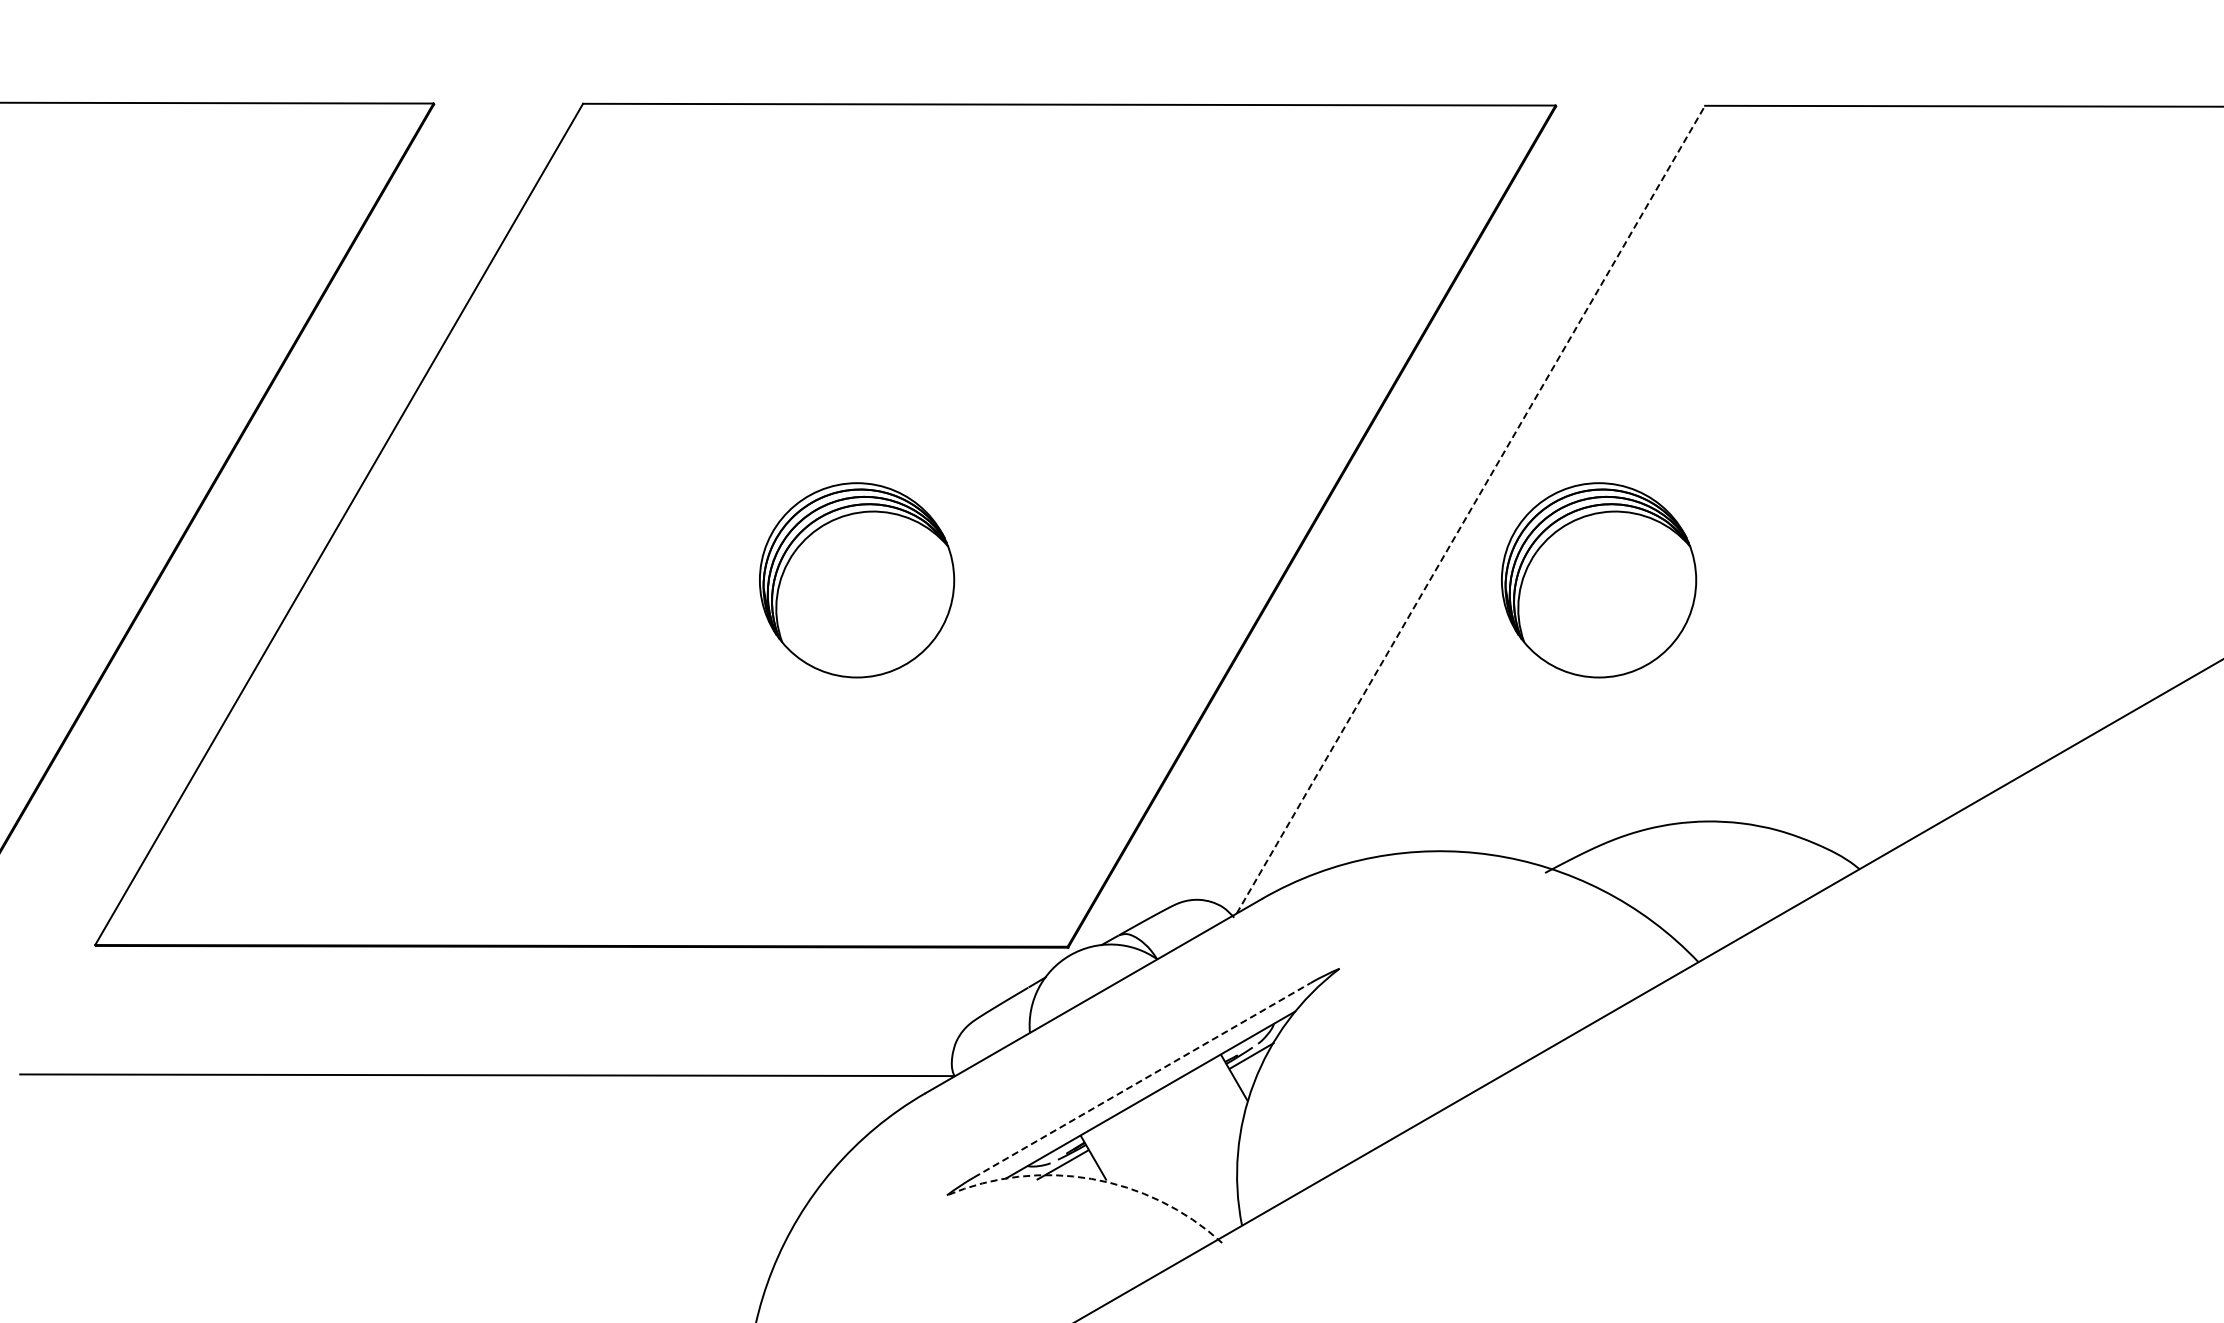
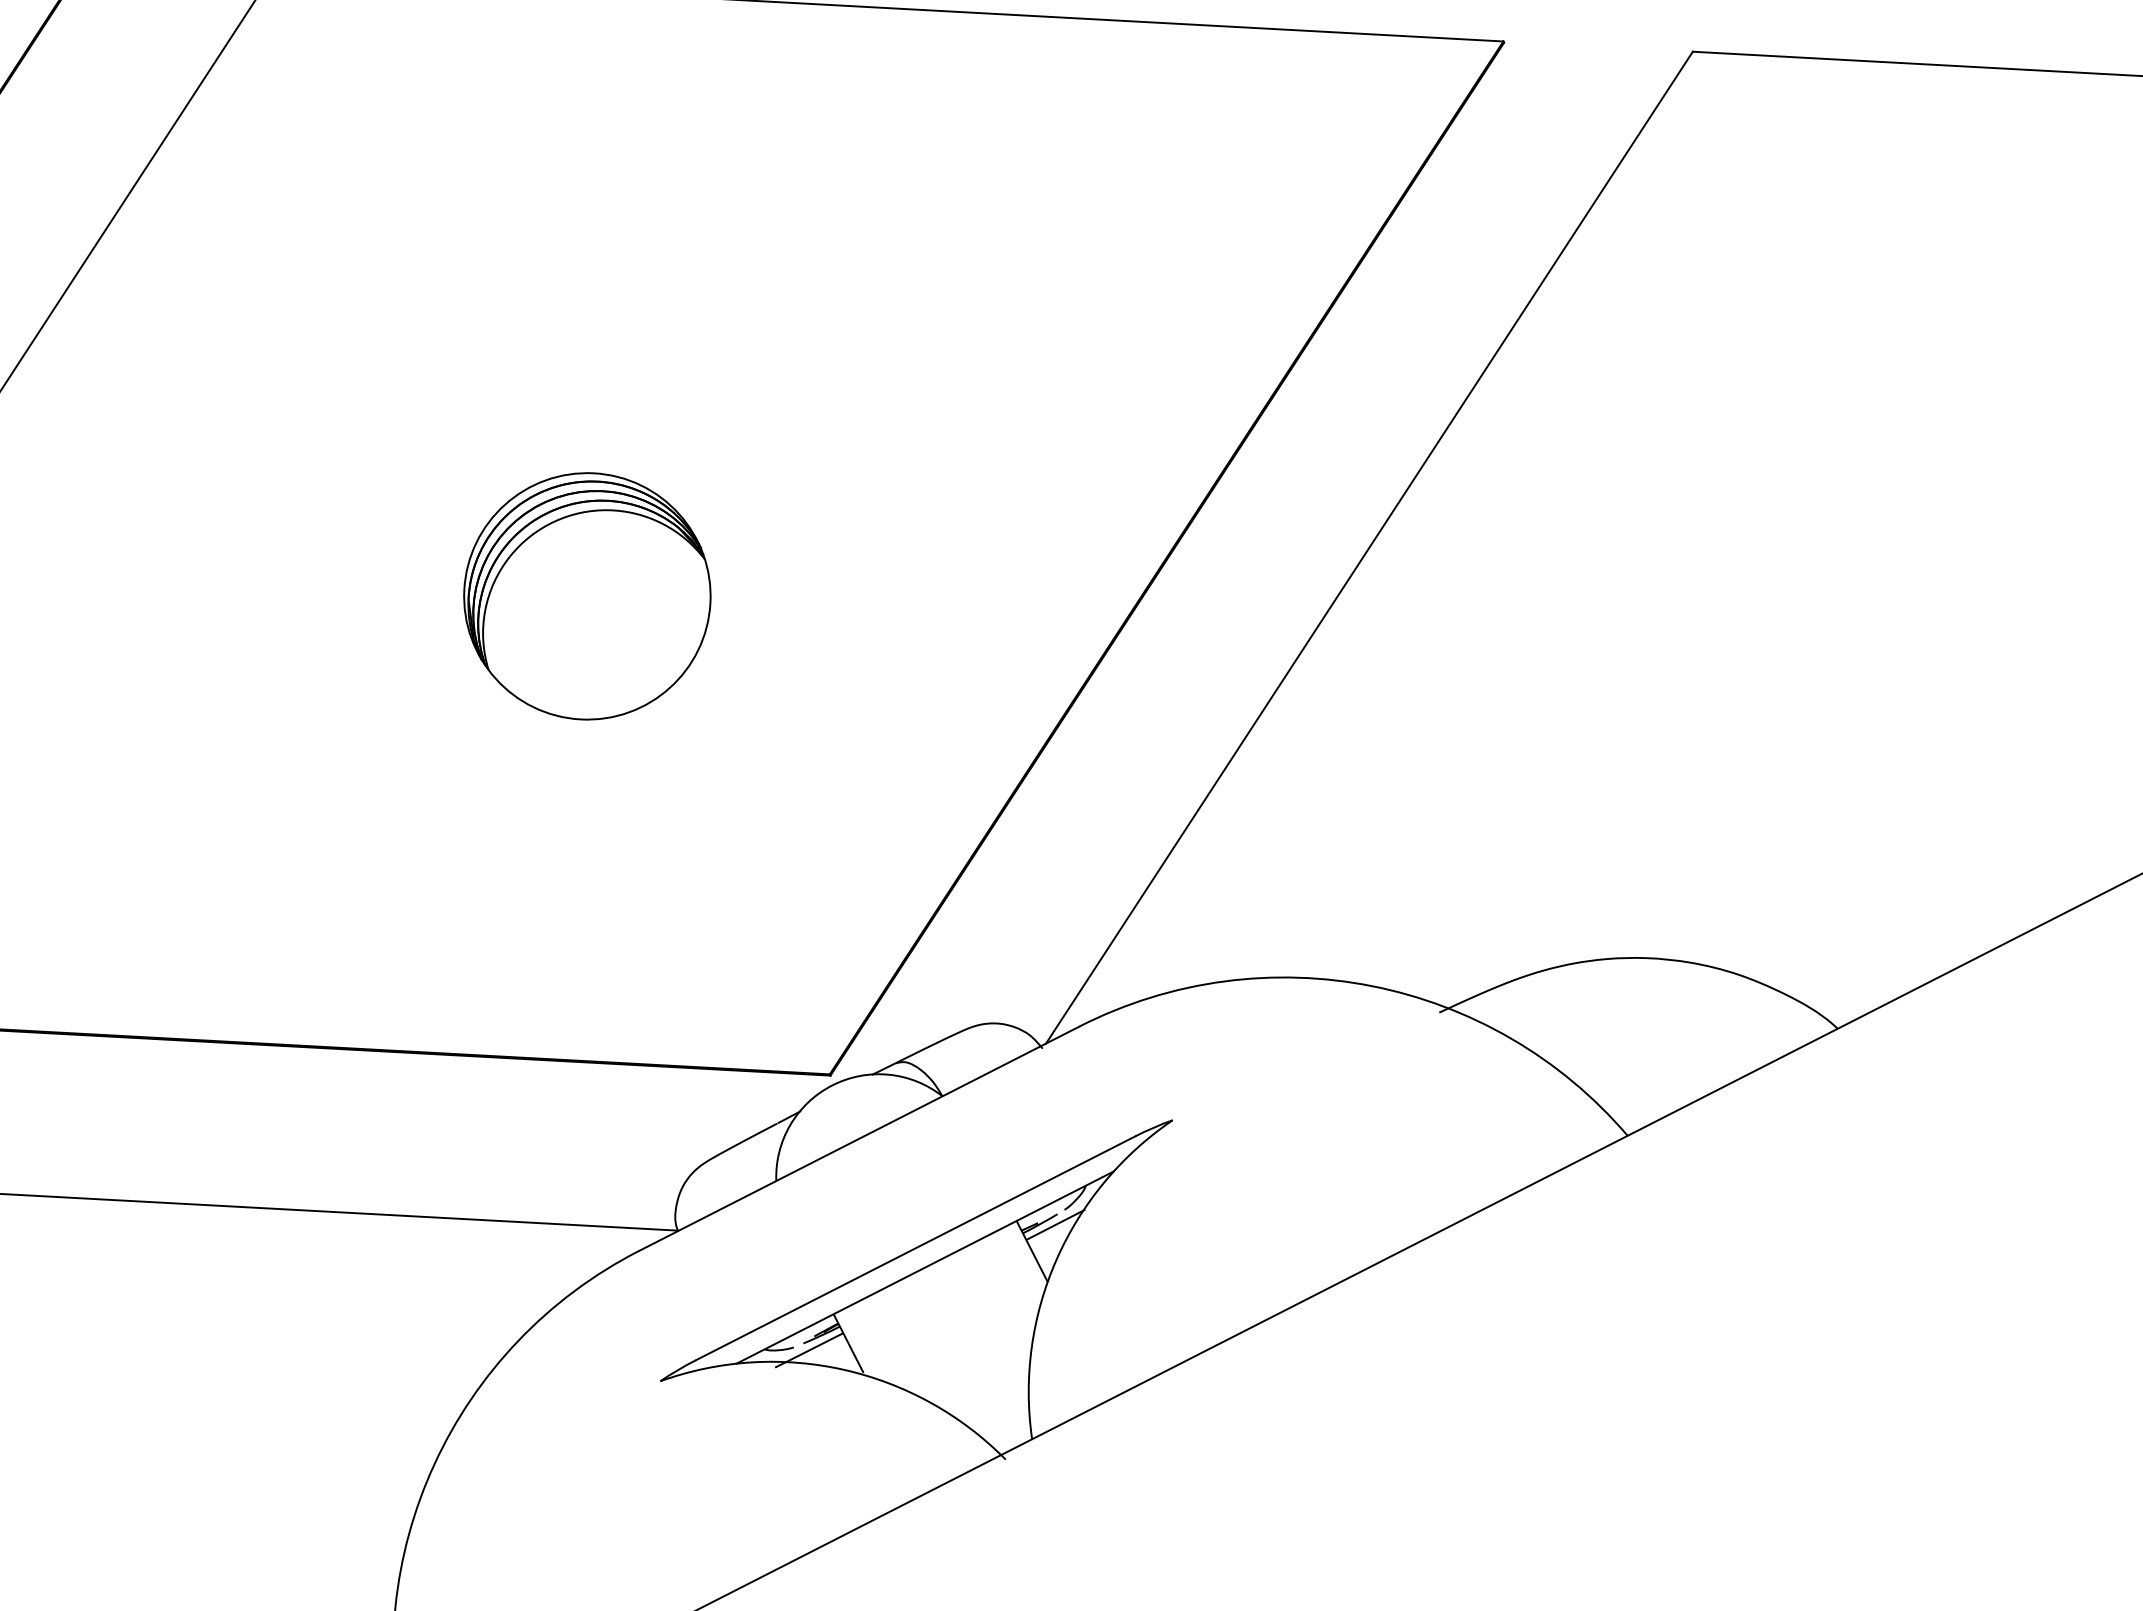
line: (1470, 509) -> (1368, 547), dashed -> solid
part: (1599, 580) -> (1527, 645), removed
line: (1142, 1080) -> (915, 1248), dashed -> solid
arc: (1091, 1178) -> (844, 1369), dashed -> solid

